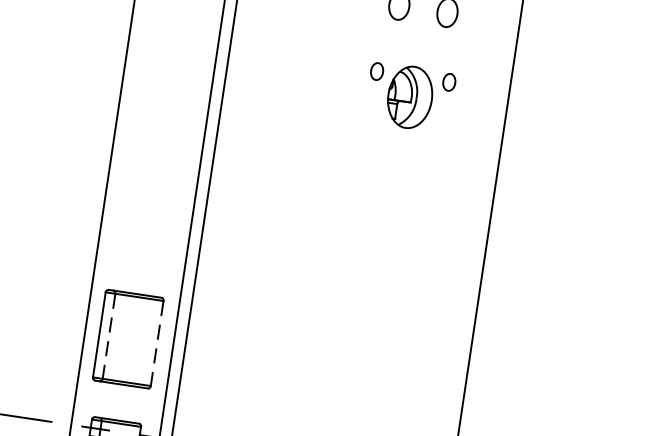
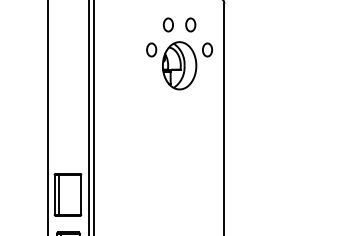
part: (410, 96) -> (179, 65), size x1.67
line: (110, 335) -> (59, 194), dashed -> solid
line: (157, 342) -> (81, 194), dashed -> solid

